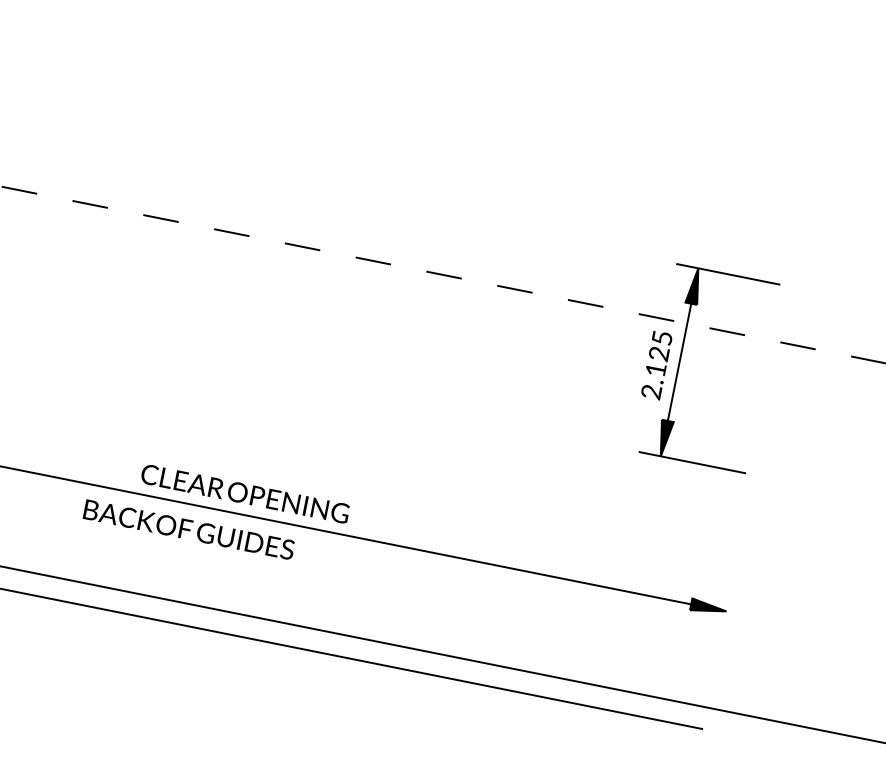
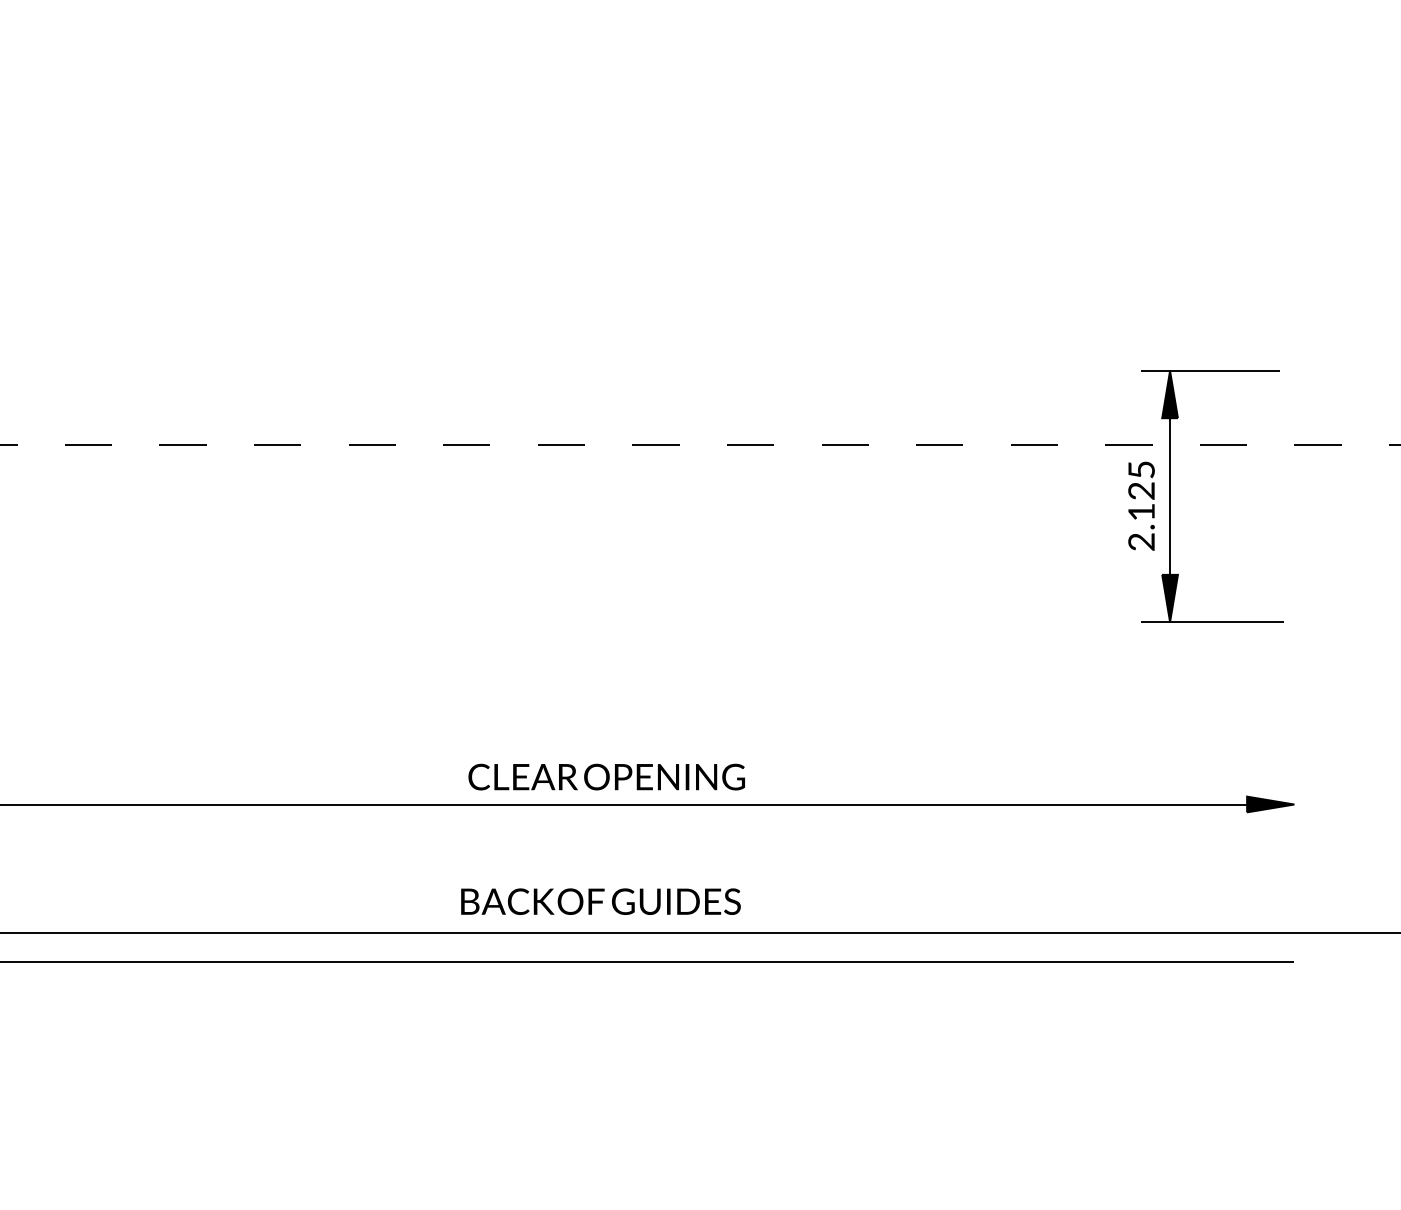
text: (245, 493) -> (606, 776), moved
text: (188, 529) -> (600, 901), moved

